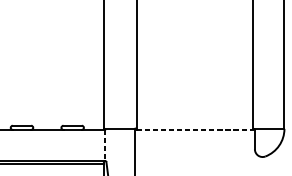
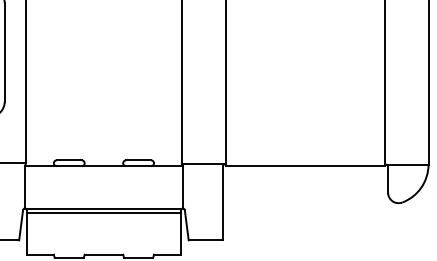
line: (195, 130) -> (306, 166), dashed -> solid
line: (104, 145) -> (182, 187), dashed -> solid

